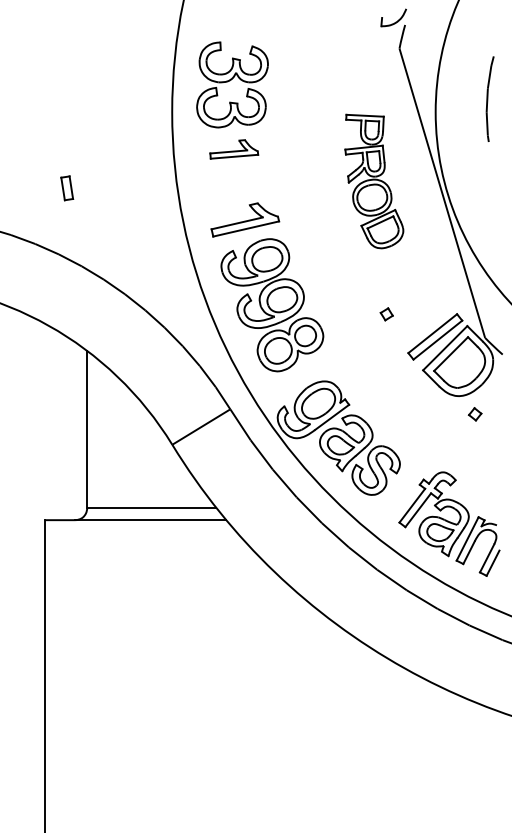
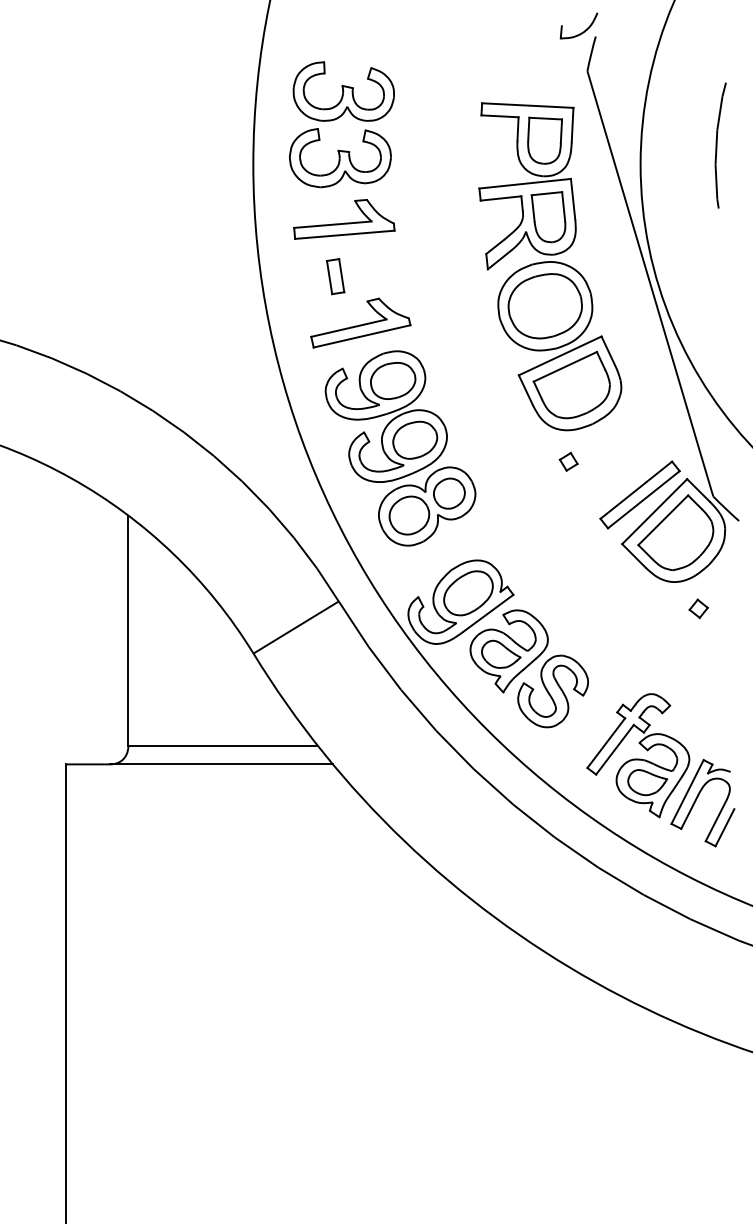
part: (234, 149) -> (344, 219), size x1.43
part: (374, 181) -> (550, 266), size x1.67
part: (67, 188) -> (336, 276), moved

